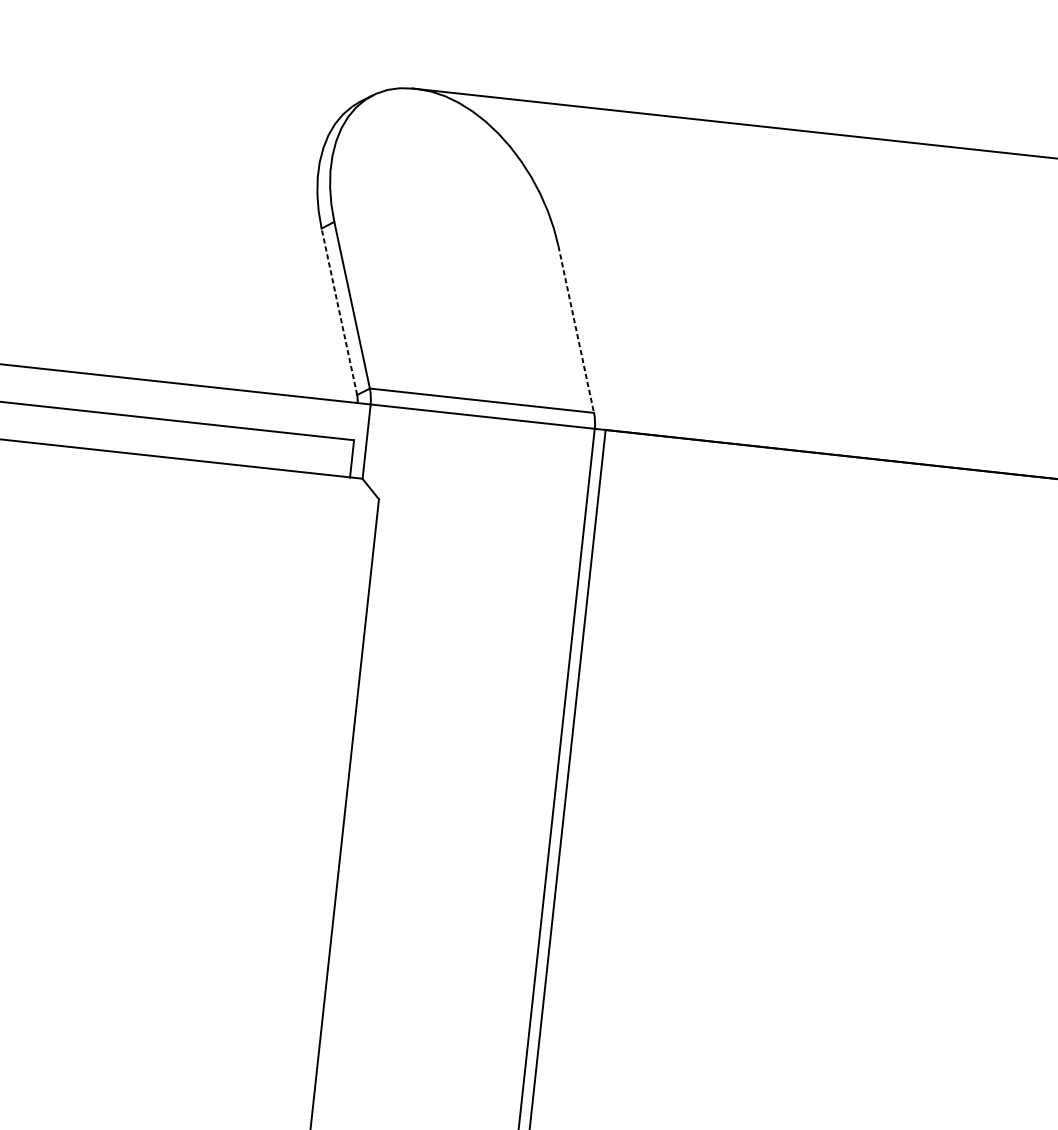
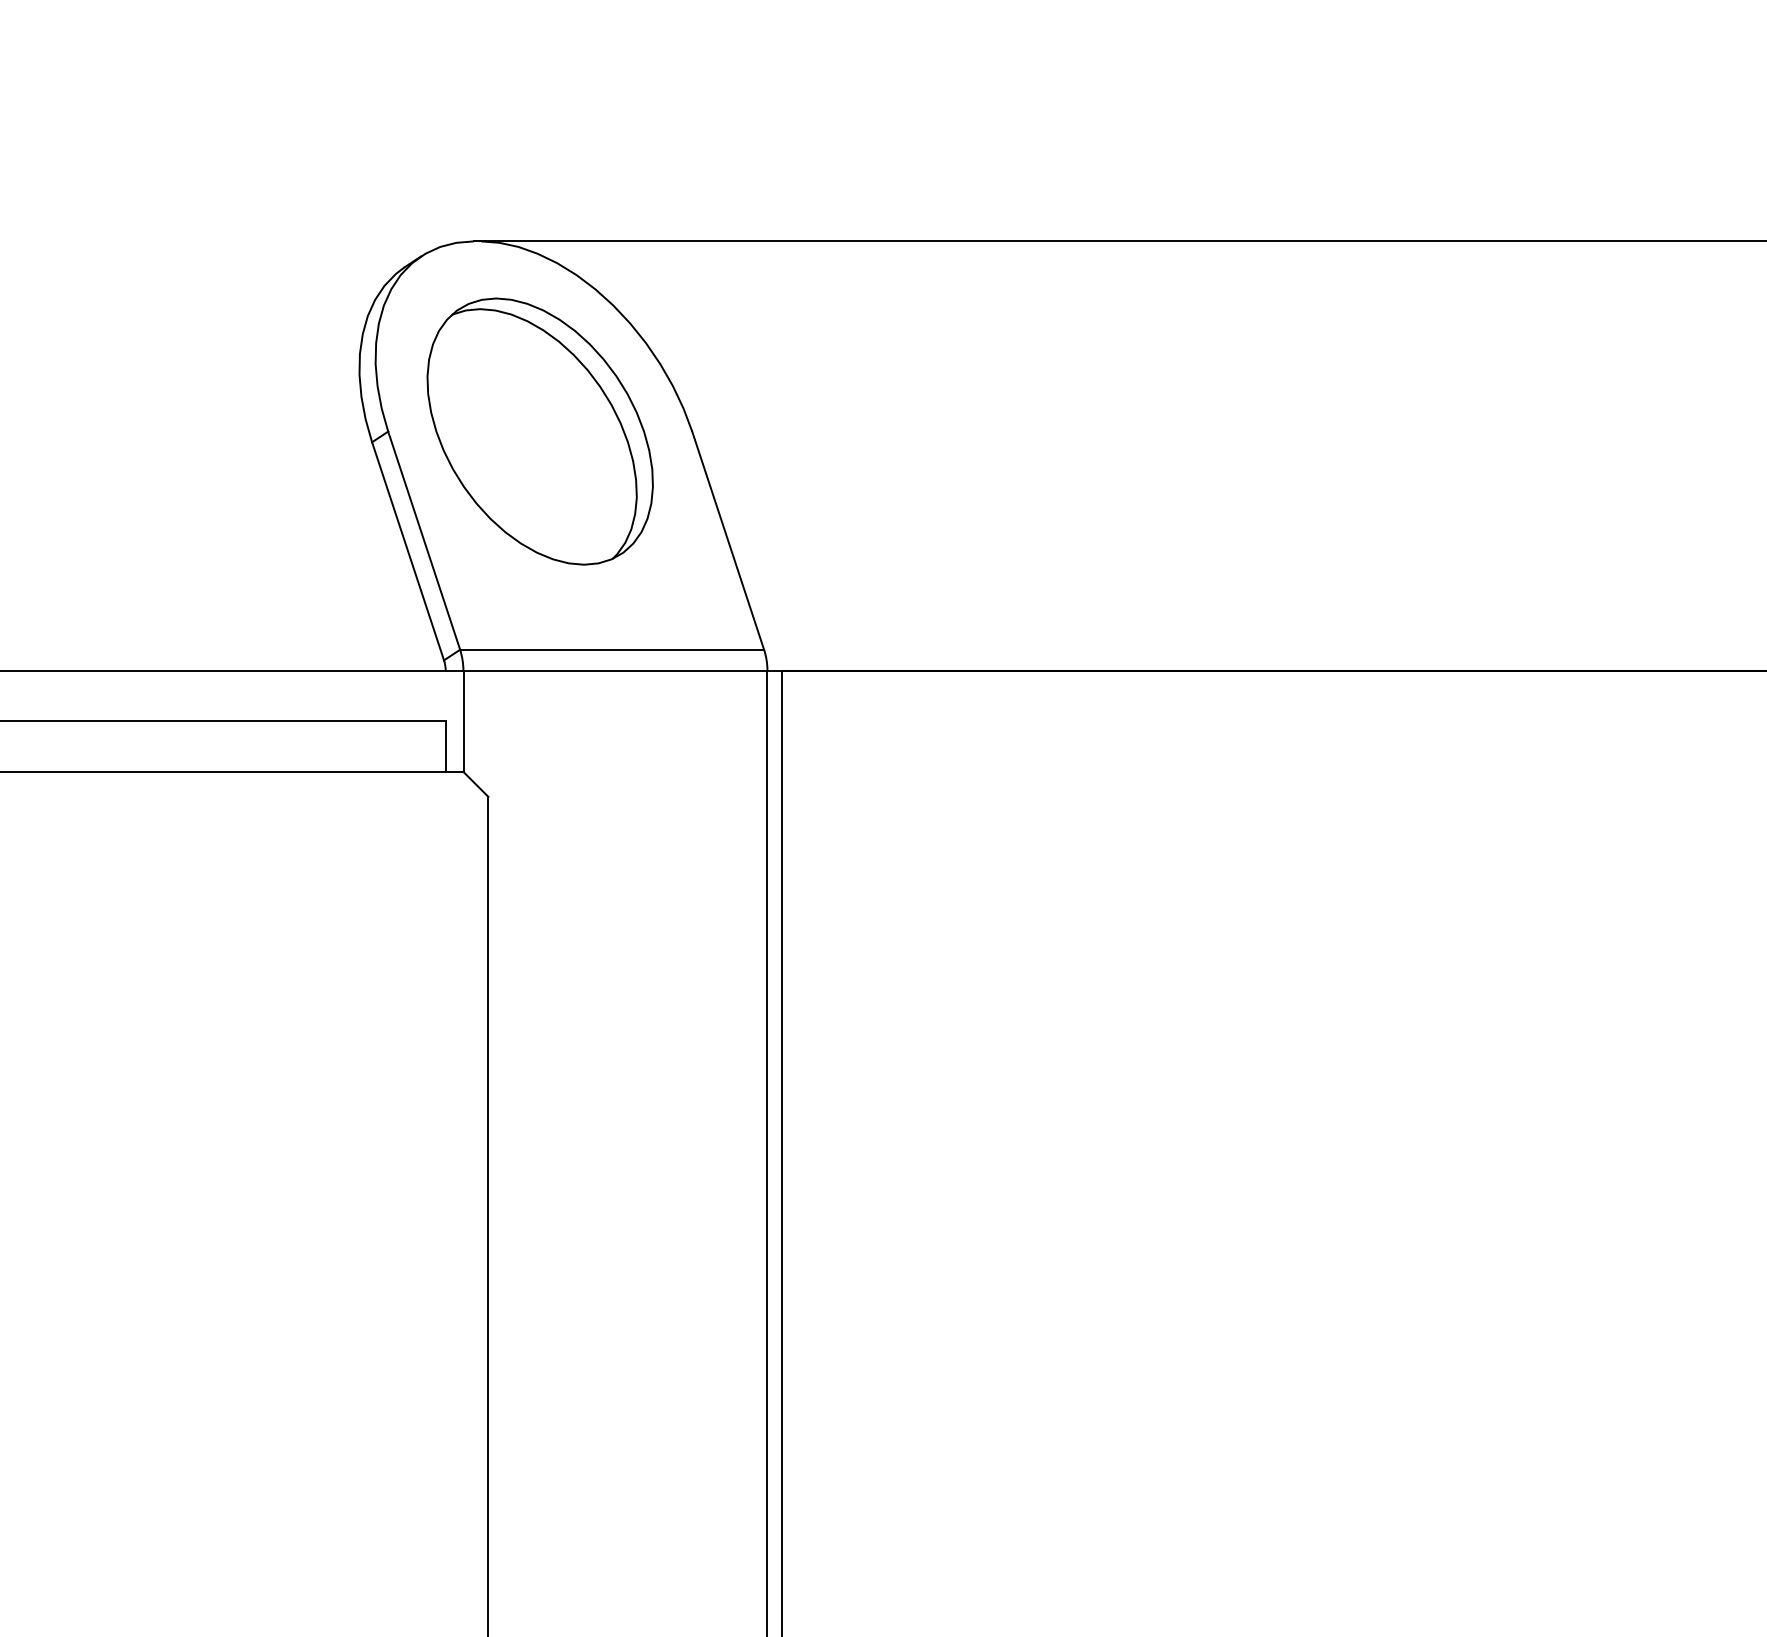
part: (445, 233) -> (539, 431), added
line: (339, 311) -> (408, 551), dashed -> solid
line: (576, 329) -> (728, 540), dashed -> solid

